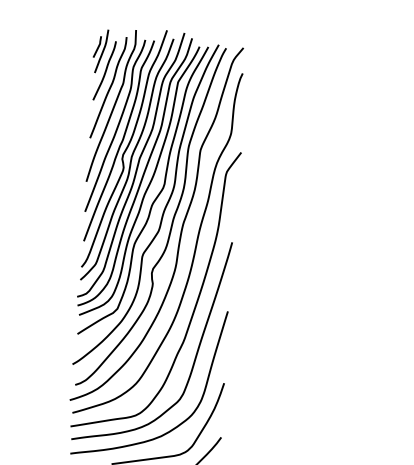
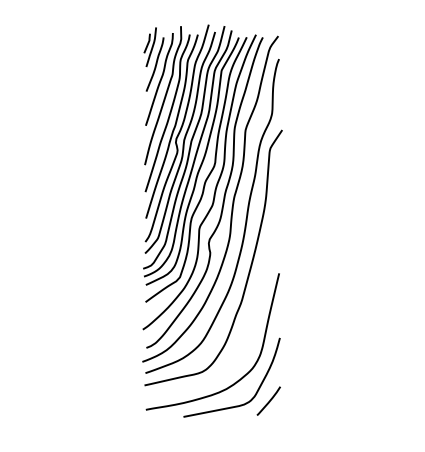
curve: (195, 354) -> (252, 313), removed

